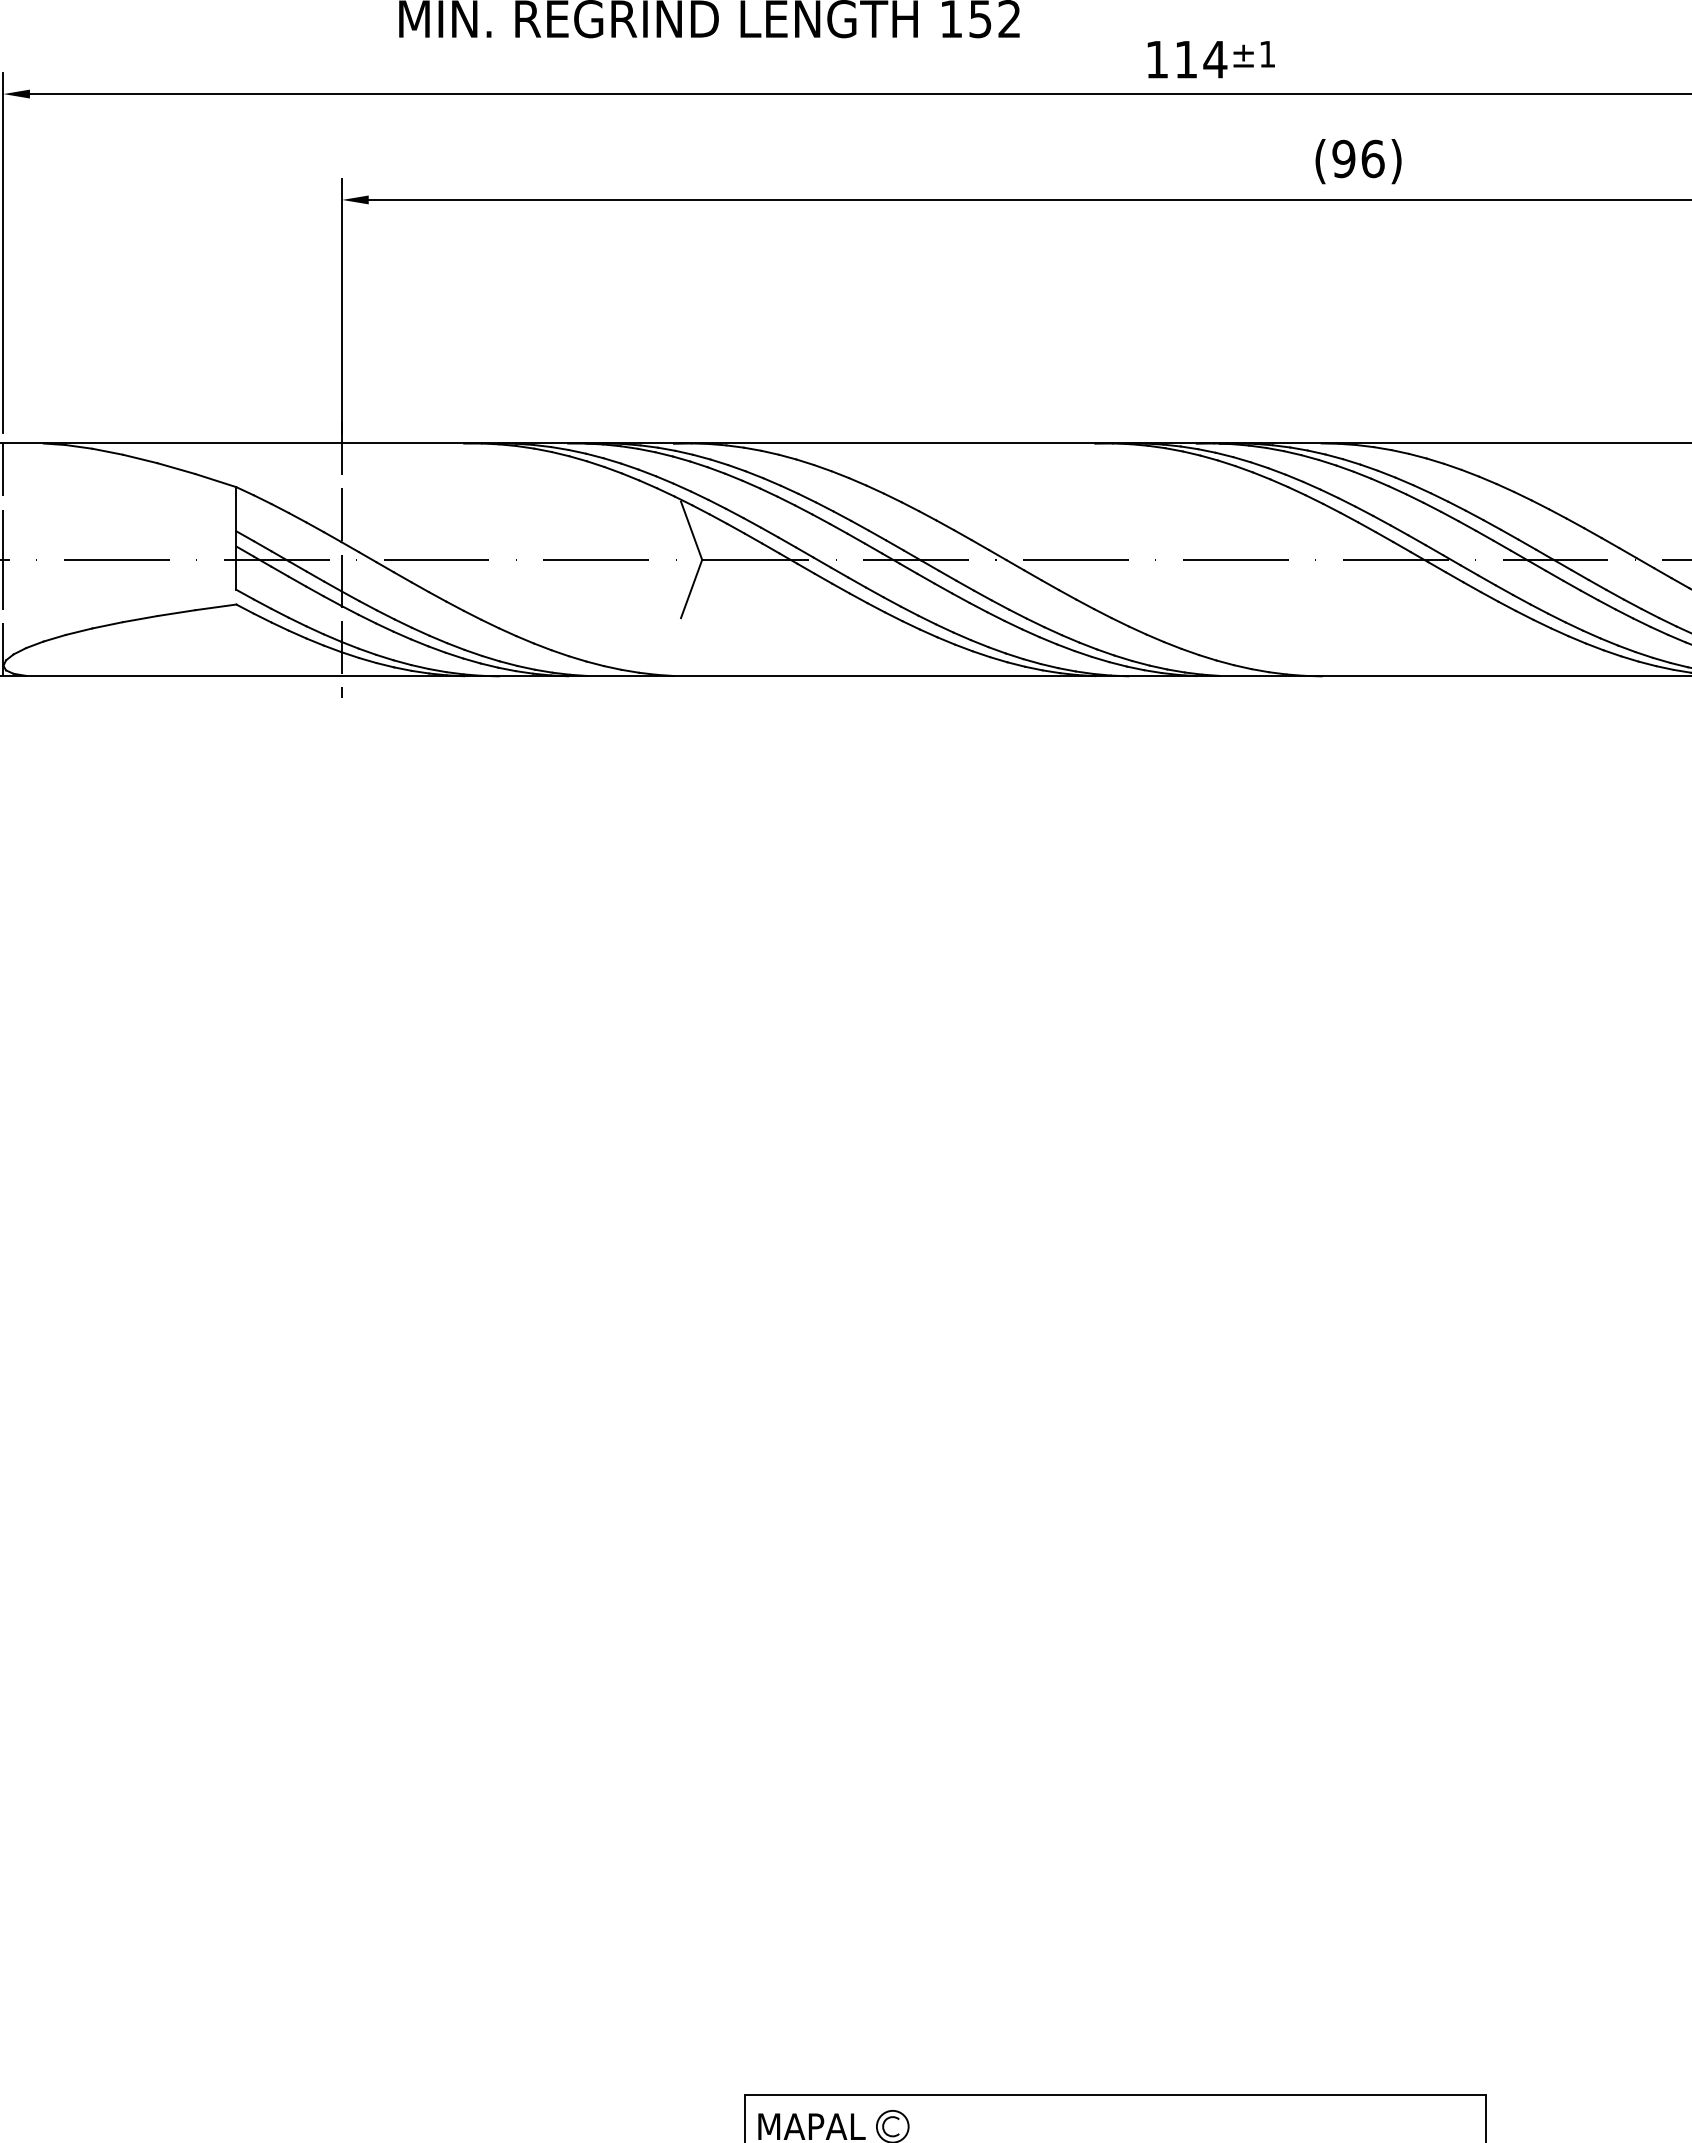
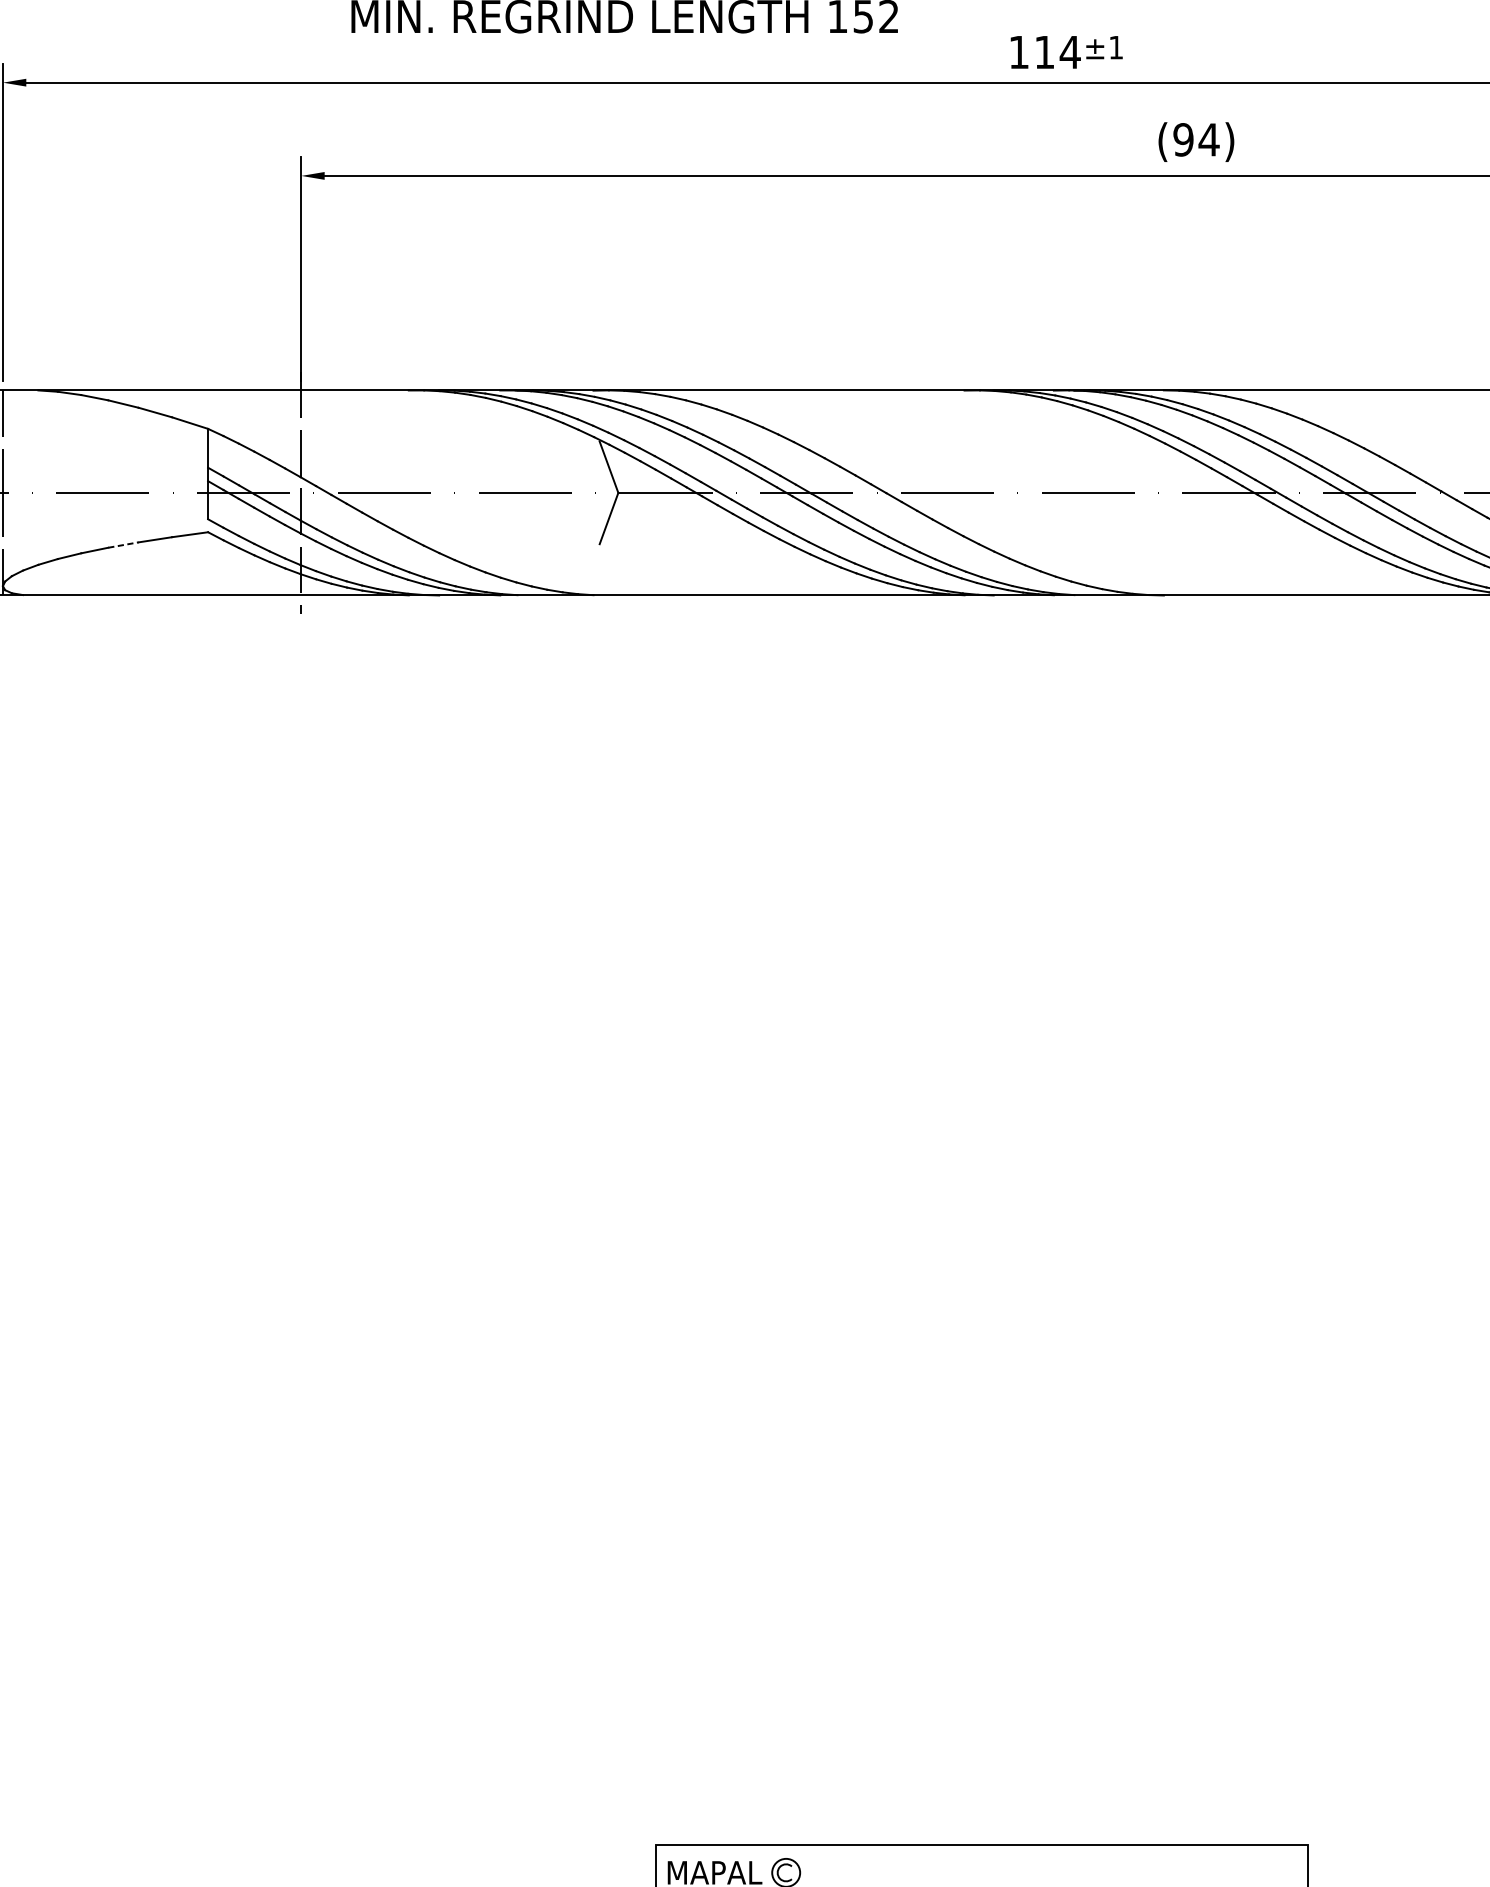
text: (1372, 158) -> (1208, 139), (96) -> (94)
line: (140, 619) -> (123, 545), solid -> dashed

